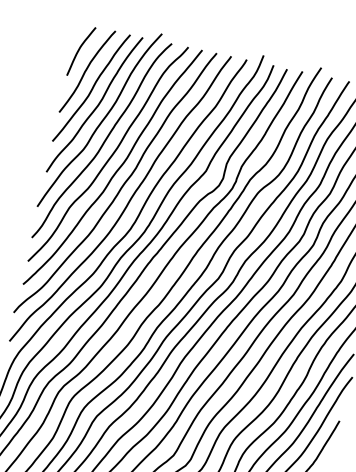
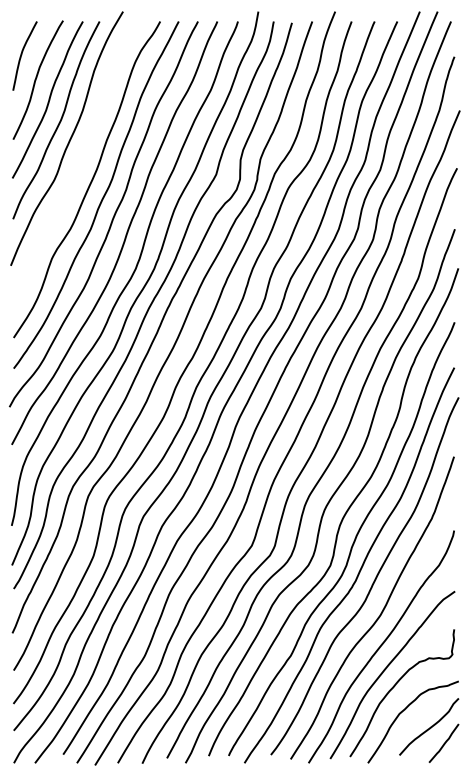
curve: (103, 142) -> (77, 165), removed

